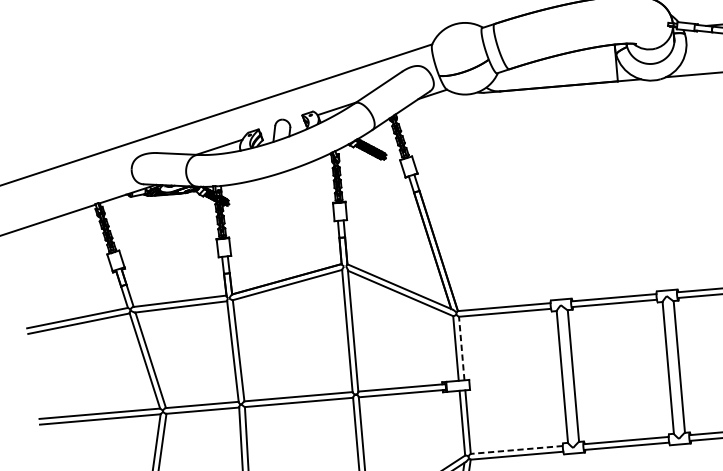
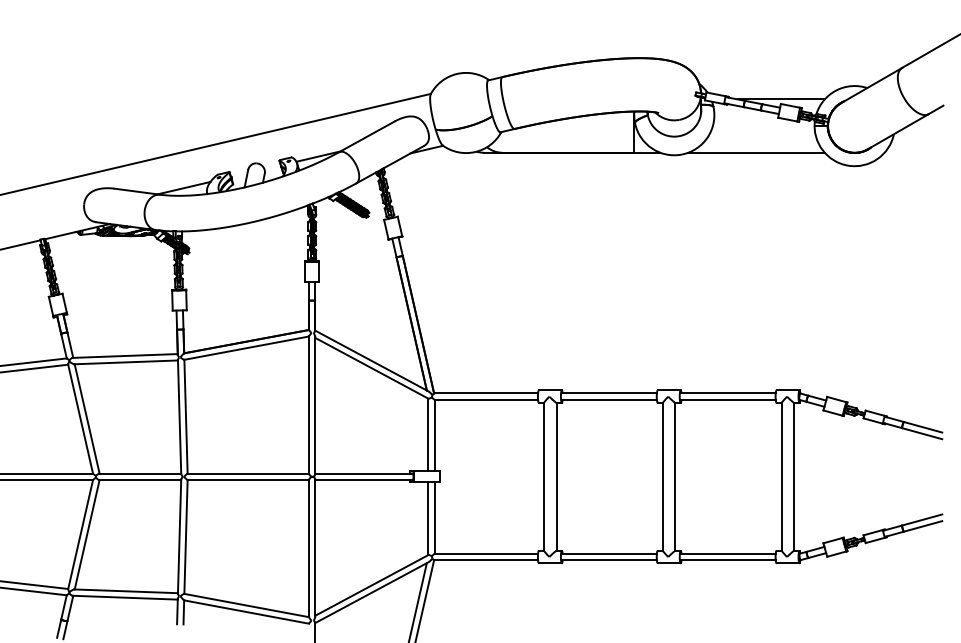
line: (461, 348) -> (434, 435), dashed -> solid
line: (516, 449) -> (486, 553), dashed -> solid

